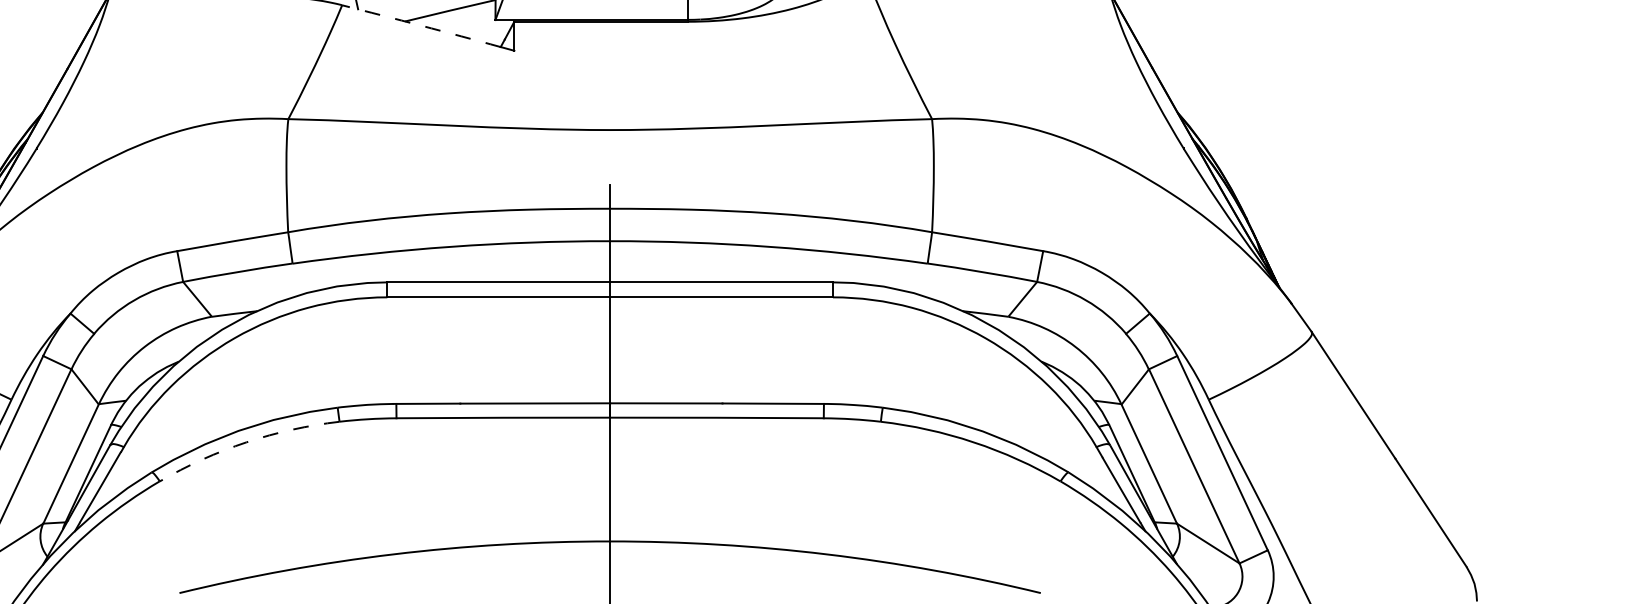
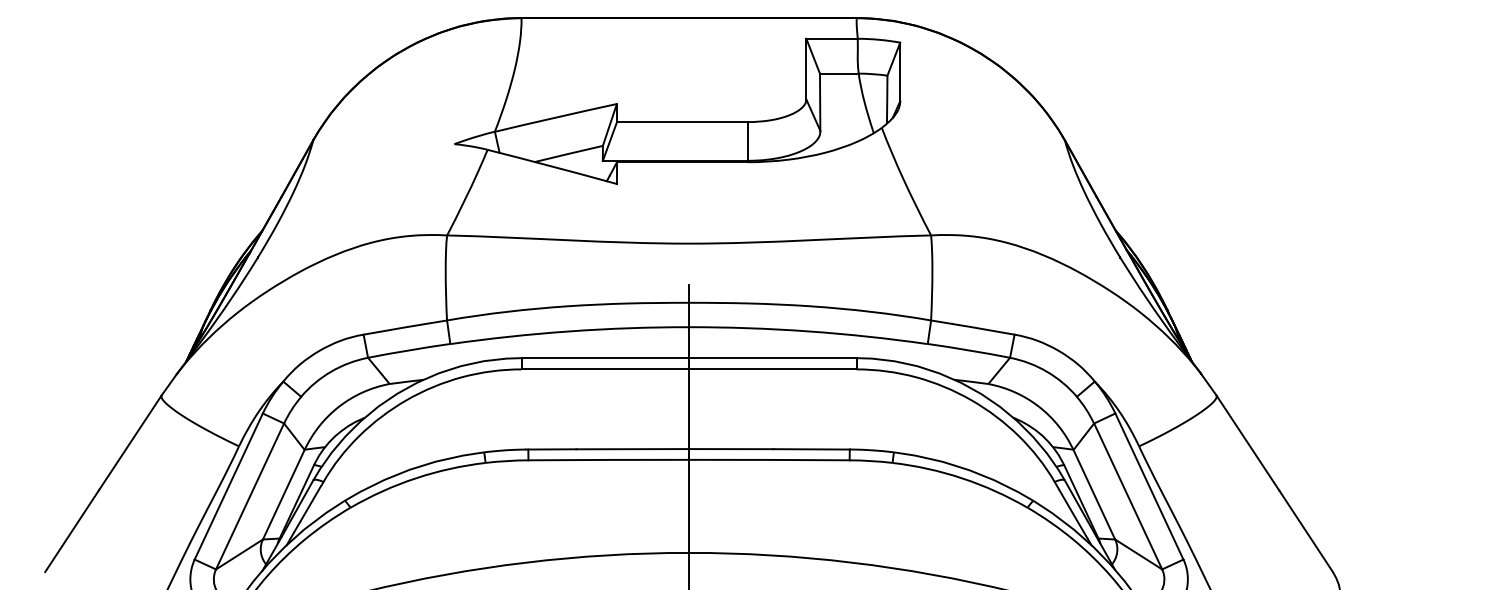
arc: (421, 26) -> (547, 165), dashed -> solid
arc: (246, 442) -> (415, 478), dashed -> solid

